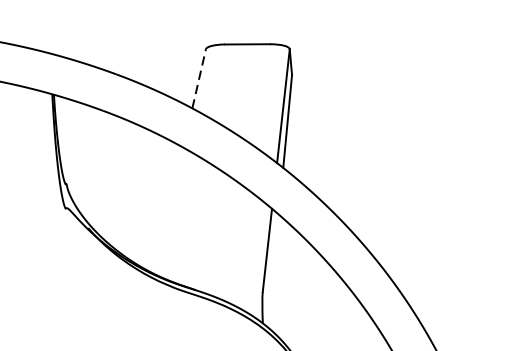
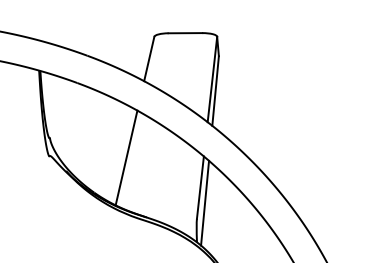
line: (199, 79) -> (149, 59), dashed -> solid
line: (168, 210) -> (126, 157), added
line: (274, 270) -> (205, 202), added

